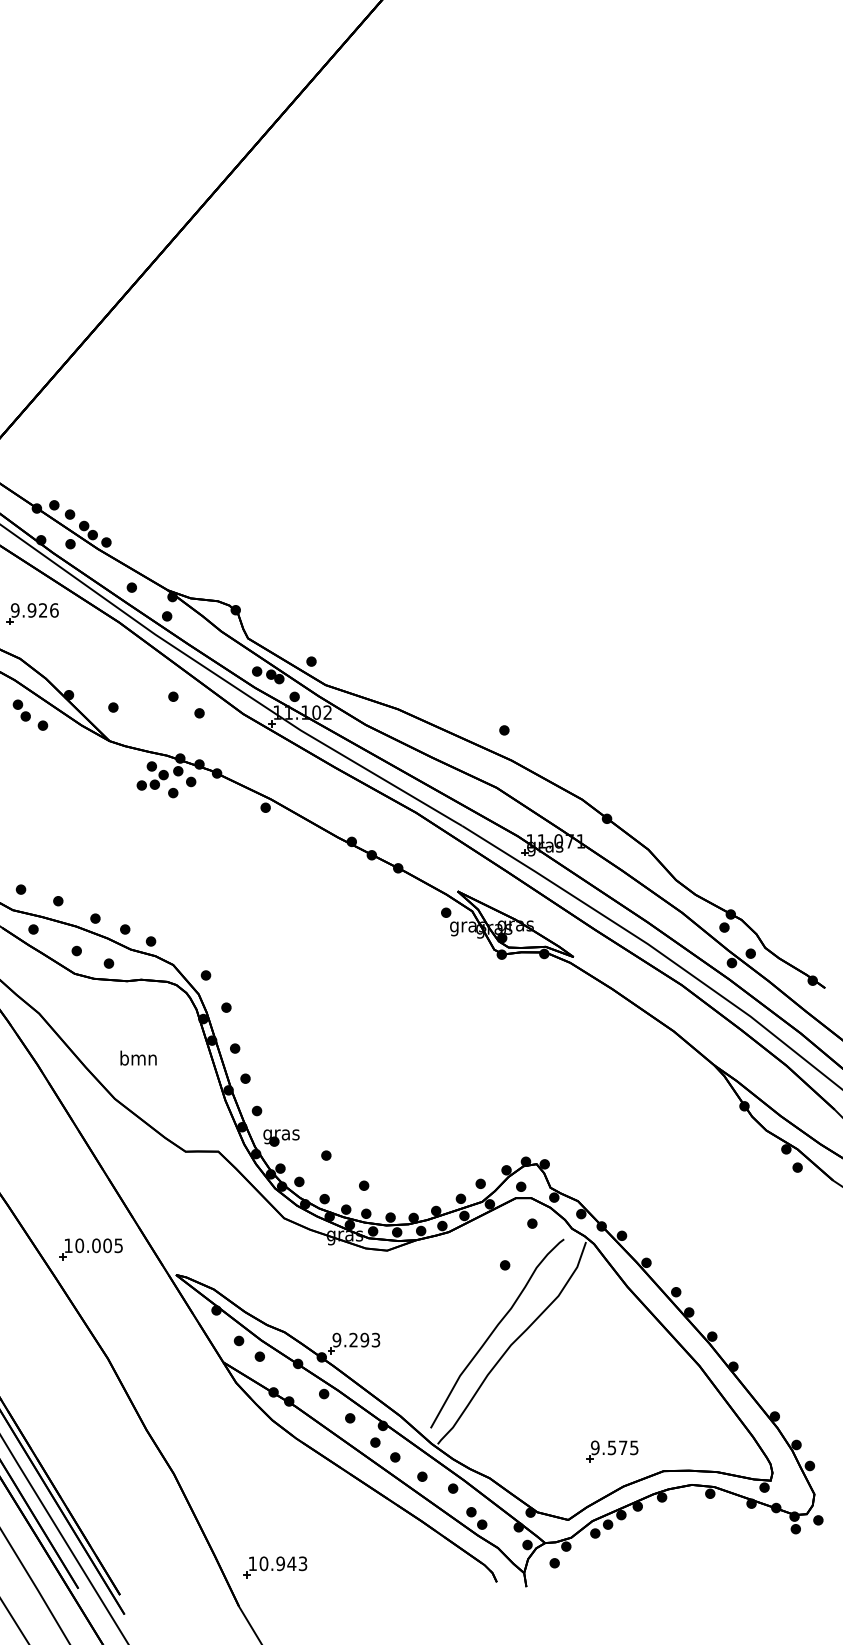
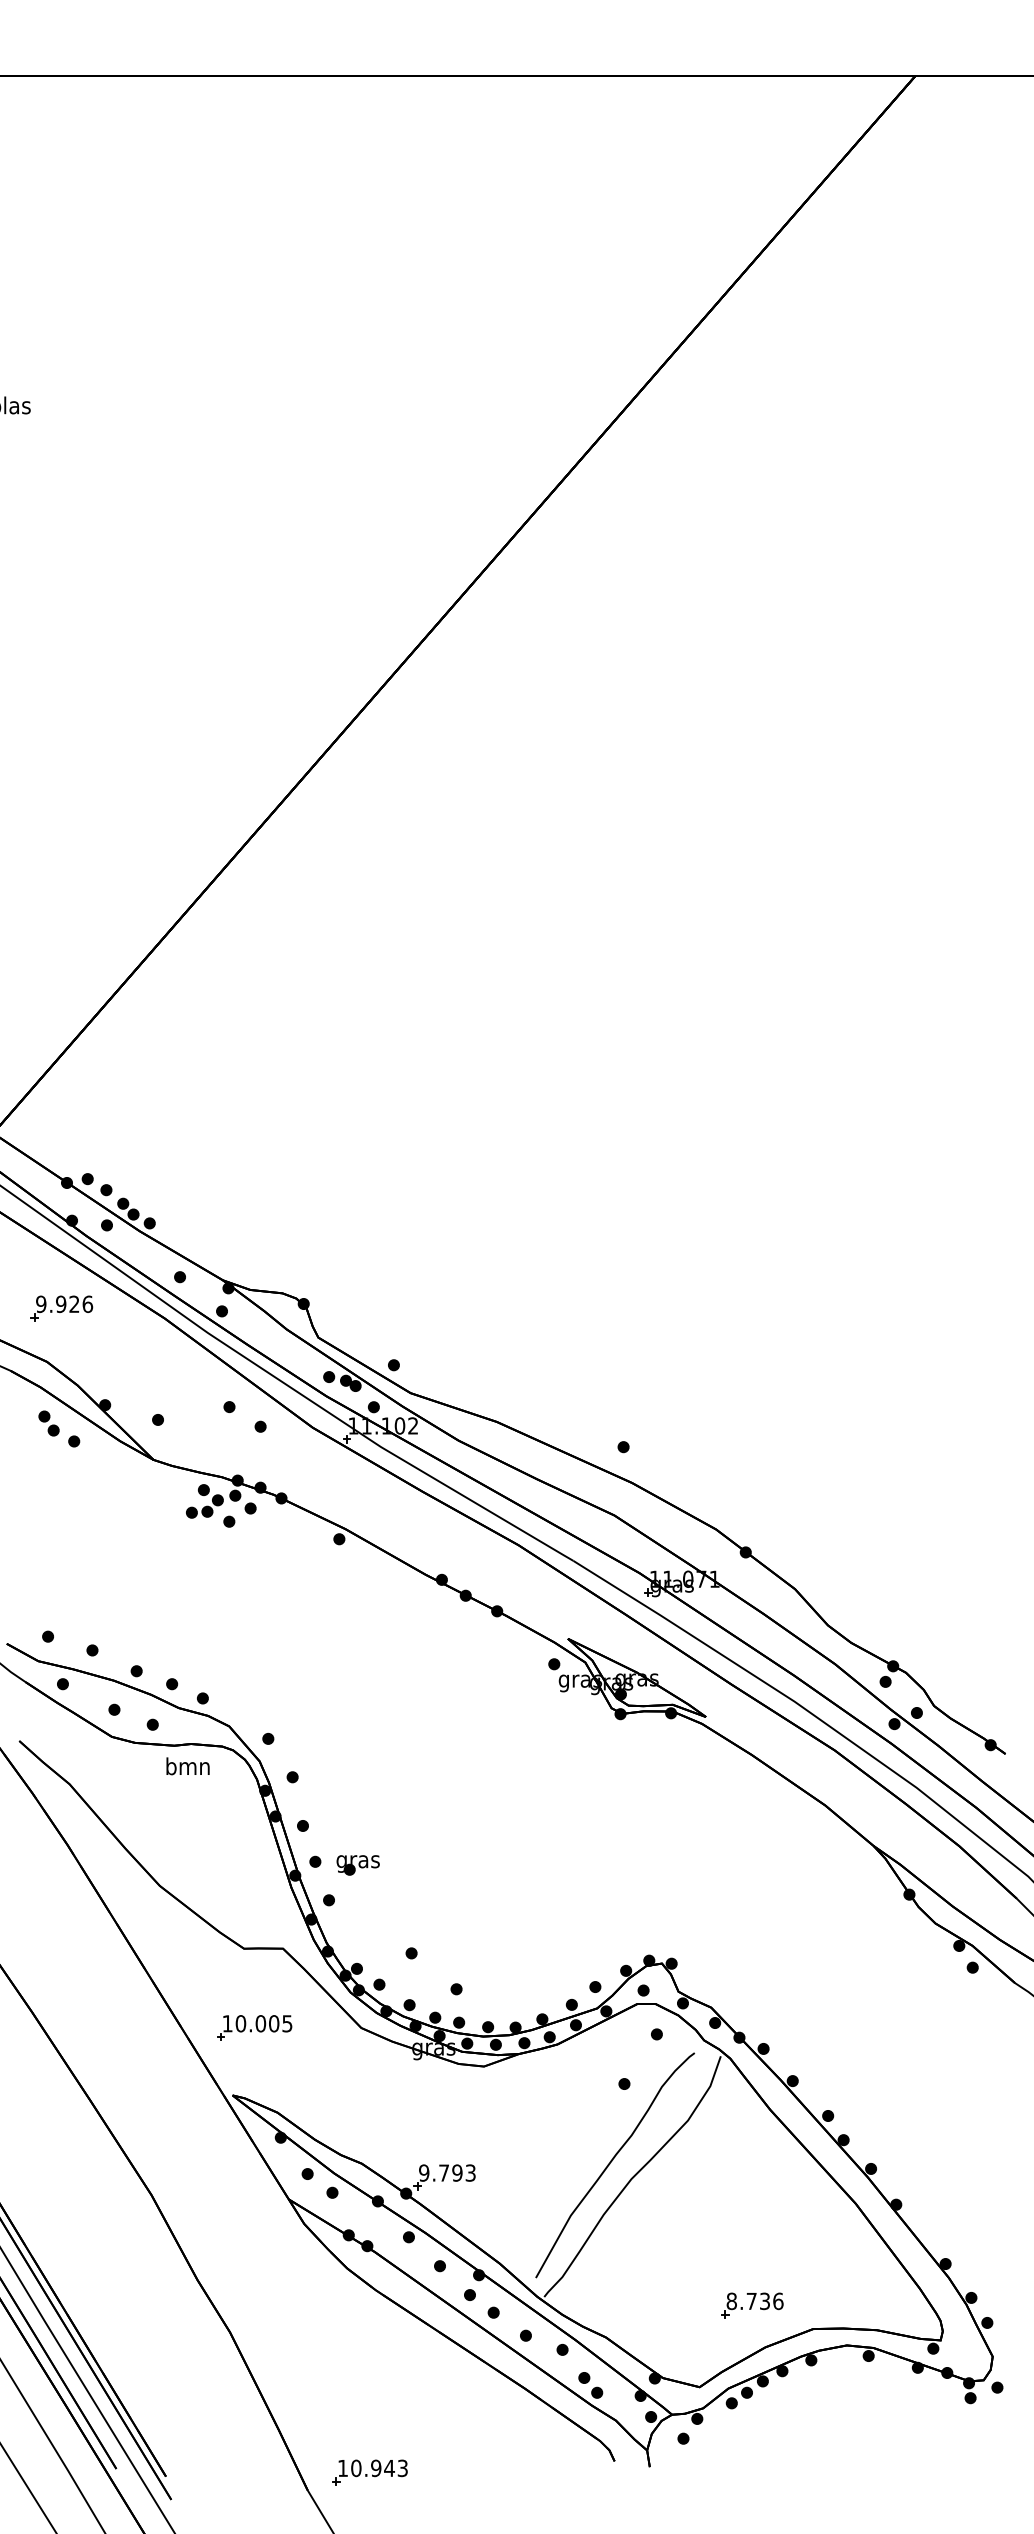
text: (138, 1058) -> (187, 1766), moved
part: (280, 1138) -> (357, 1865), moved
part: (91, 1248) -> (254, 2027), moved
text: (353, 1339) -> (443, 2172), 9.293 -> 9.793
text: (614, 1447) -> (754, 2301), 9.575 -> 8.736
part: (275, 1567) -> (369, 2472), moved

